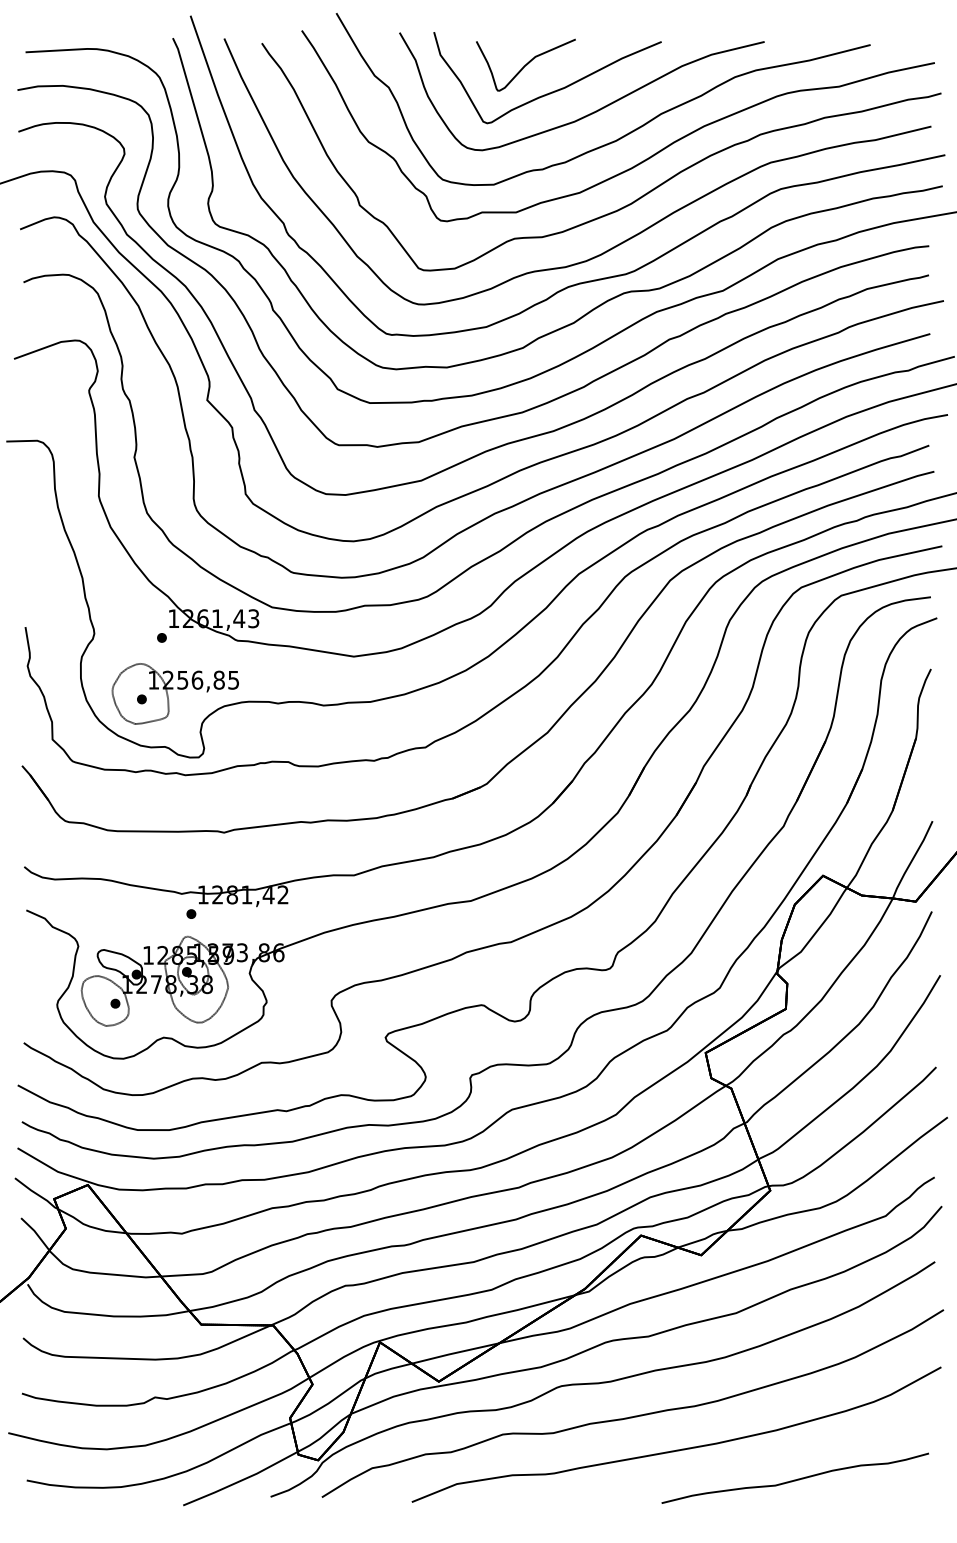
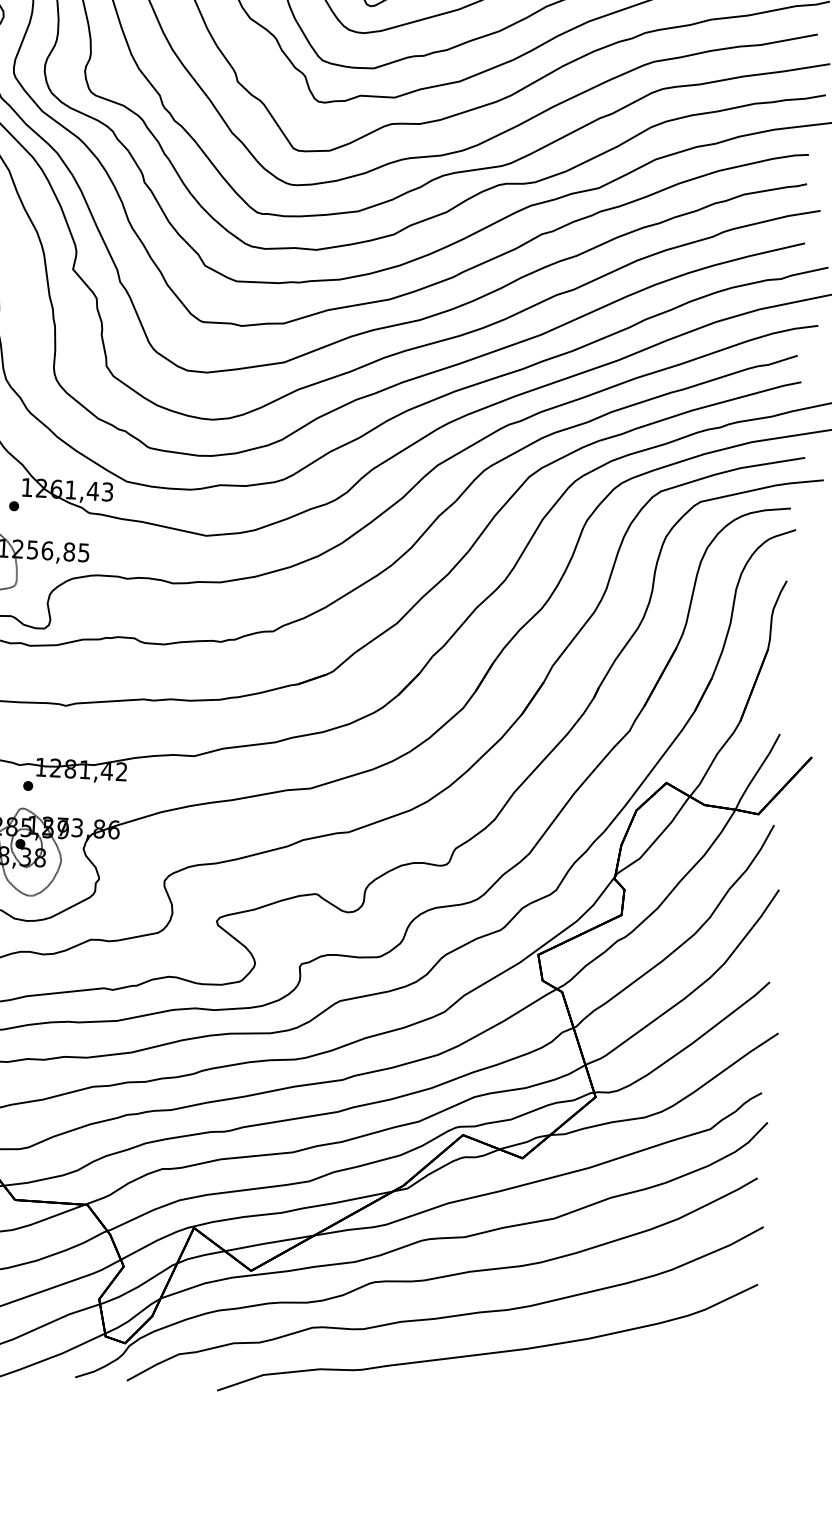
curve: (795, 1479) -> (604, 1389), removed

